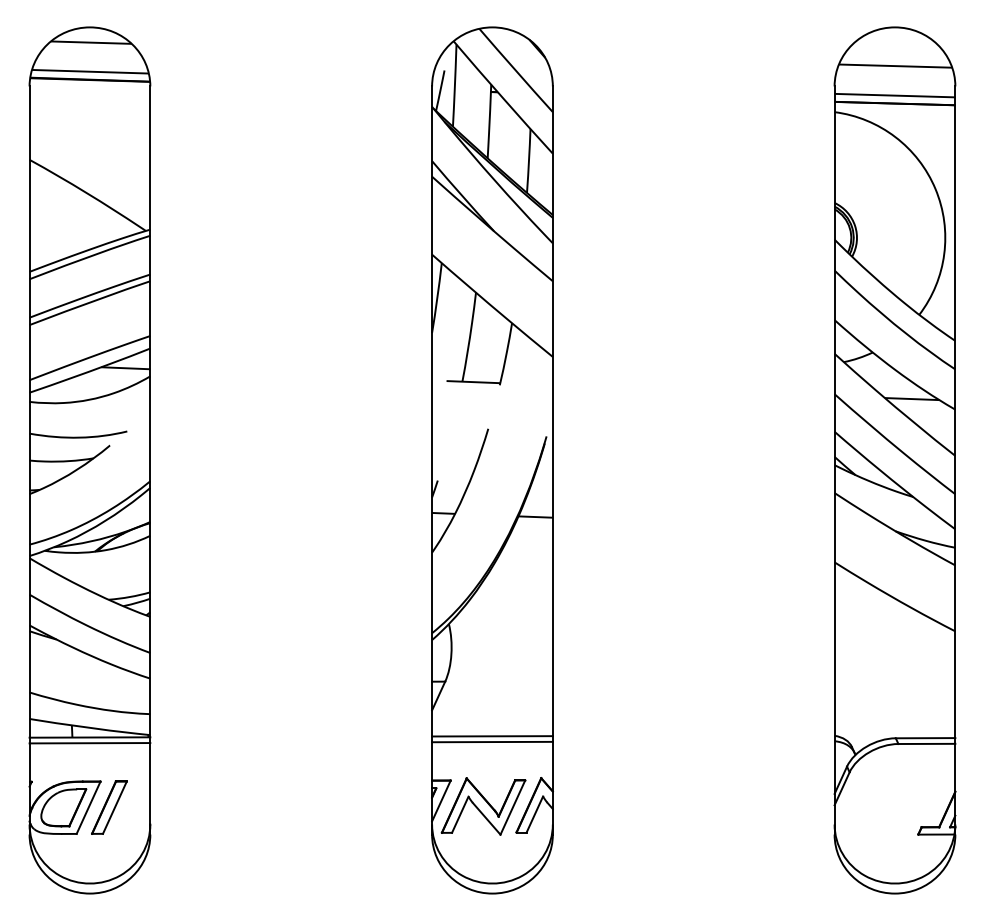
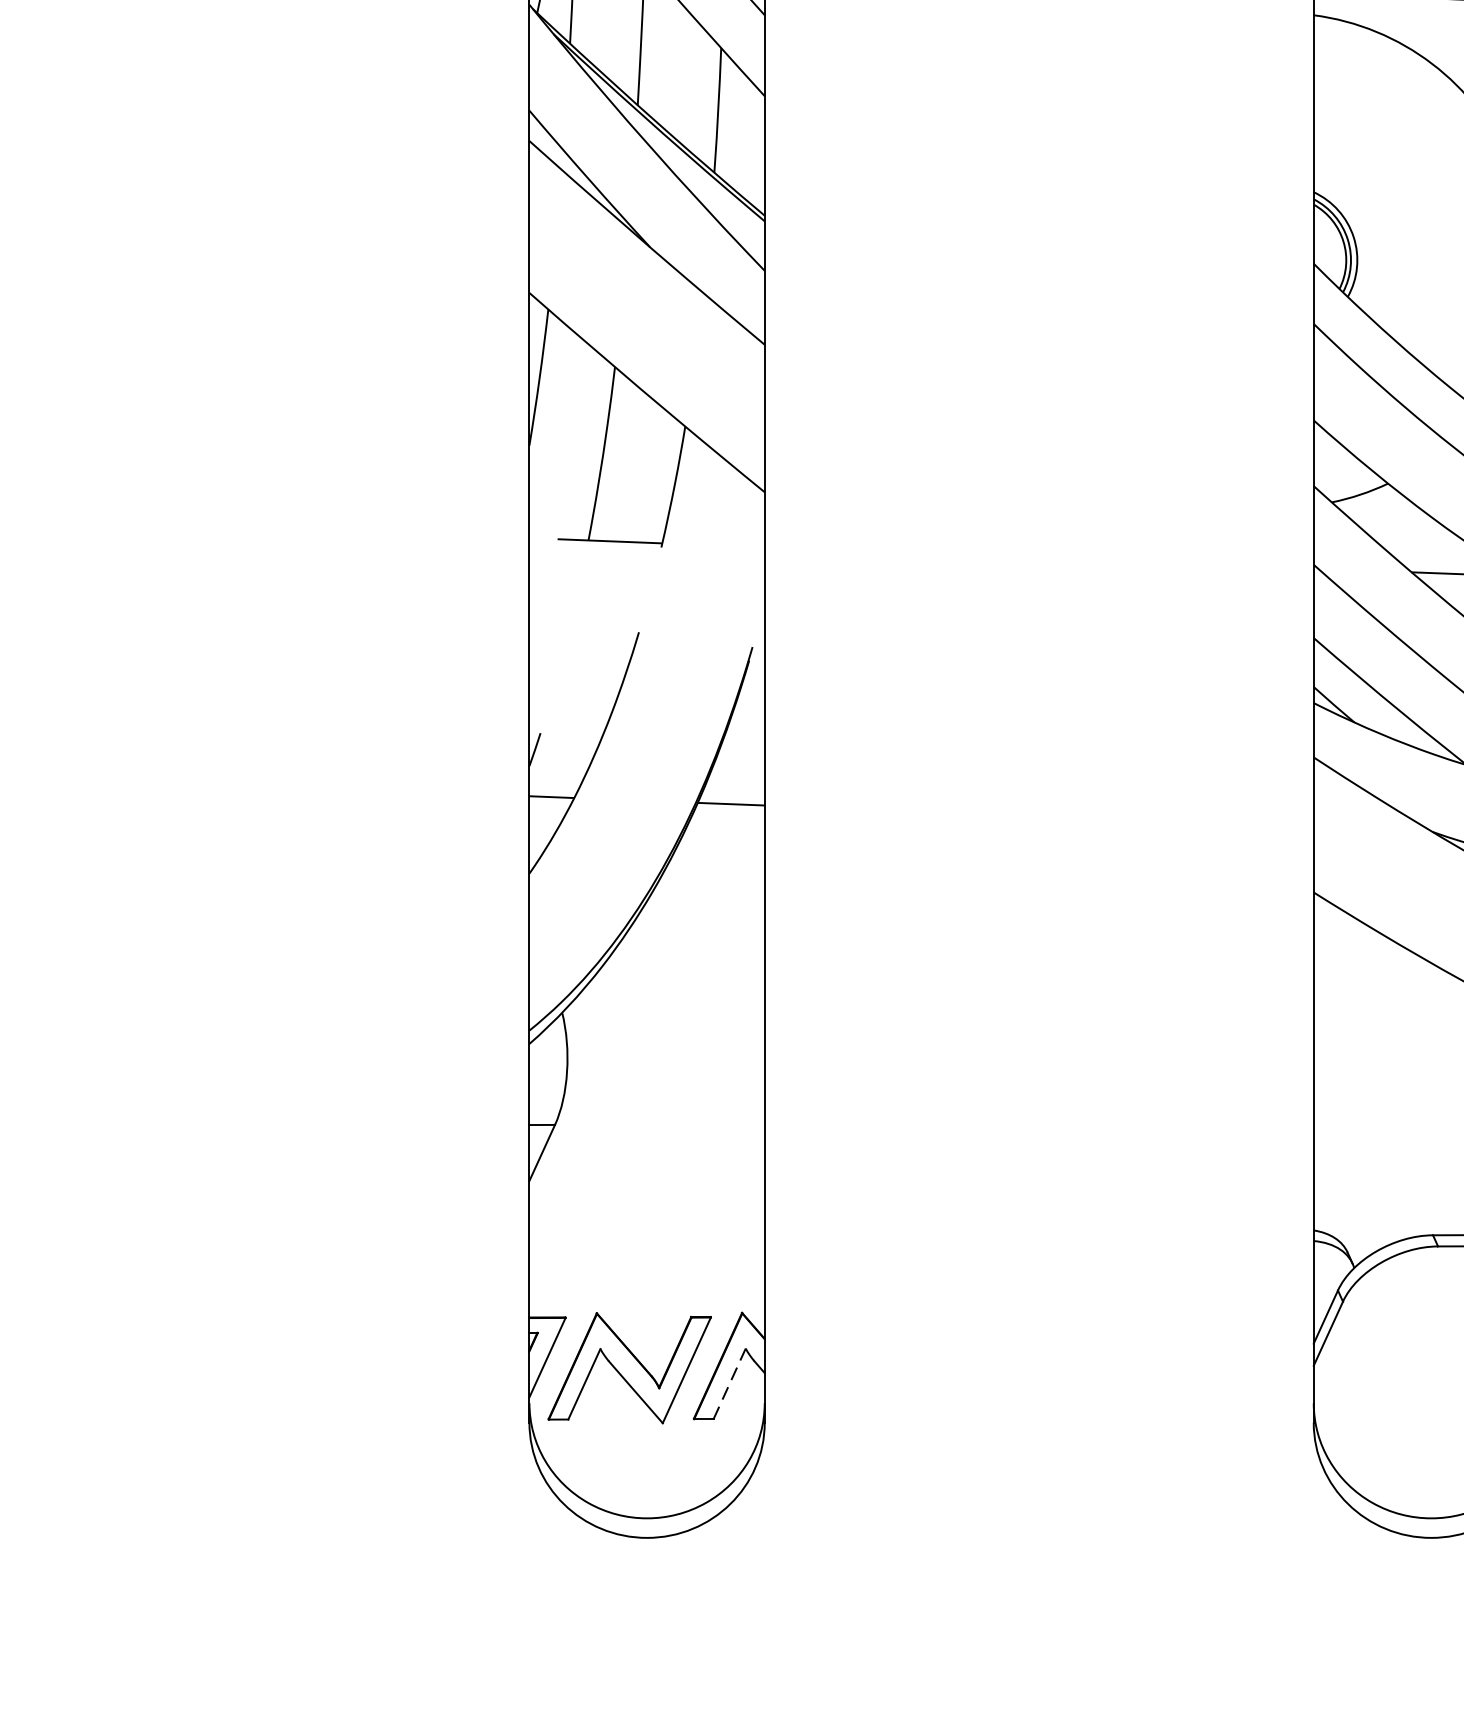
line: (492, 736) -> (647, 1231), removed
line: (492, 741) -> (647, 1241), removed
line: (534, 814) -> (728, 1383), solid -> dashed

